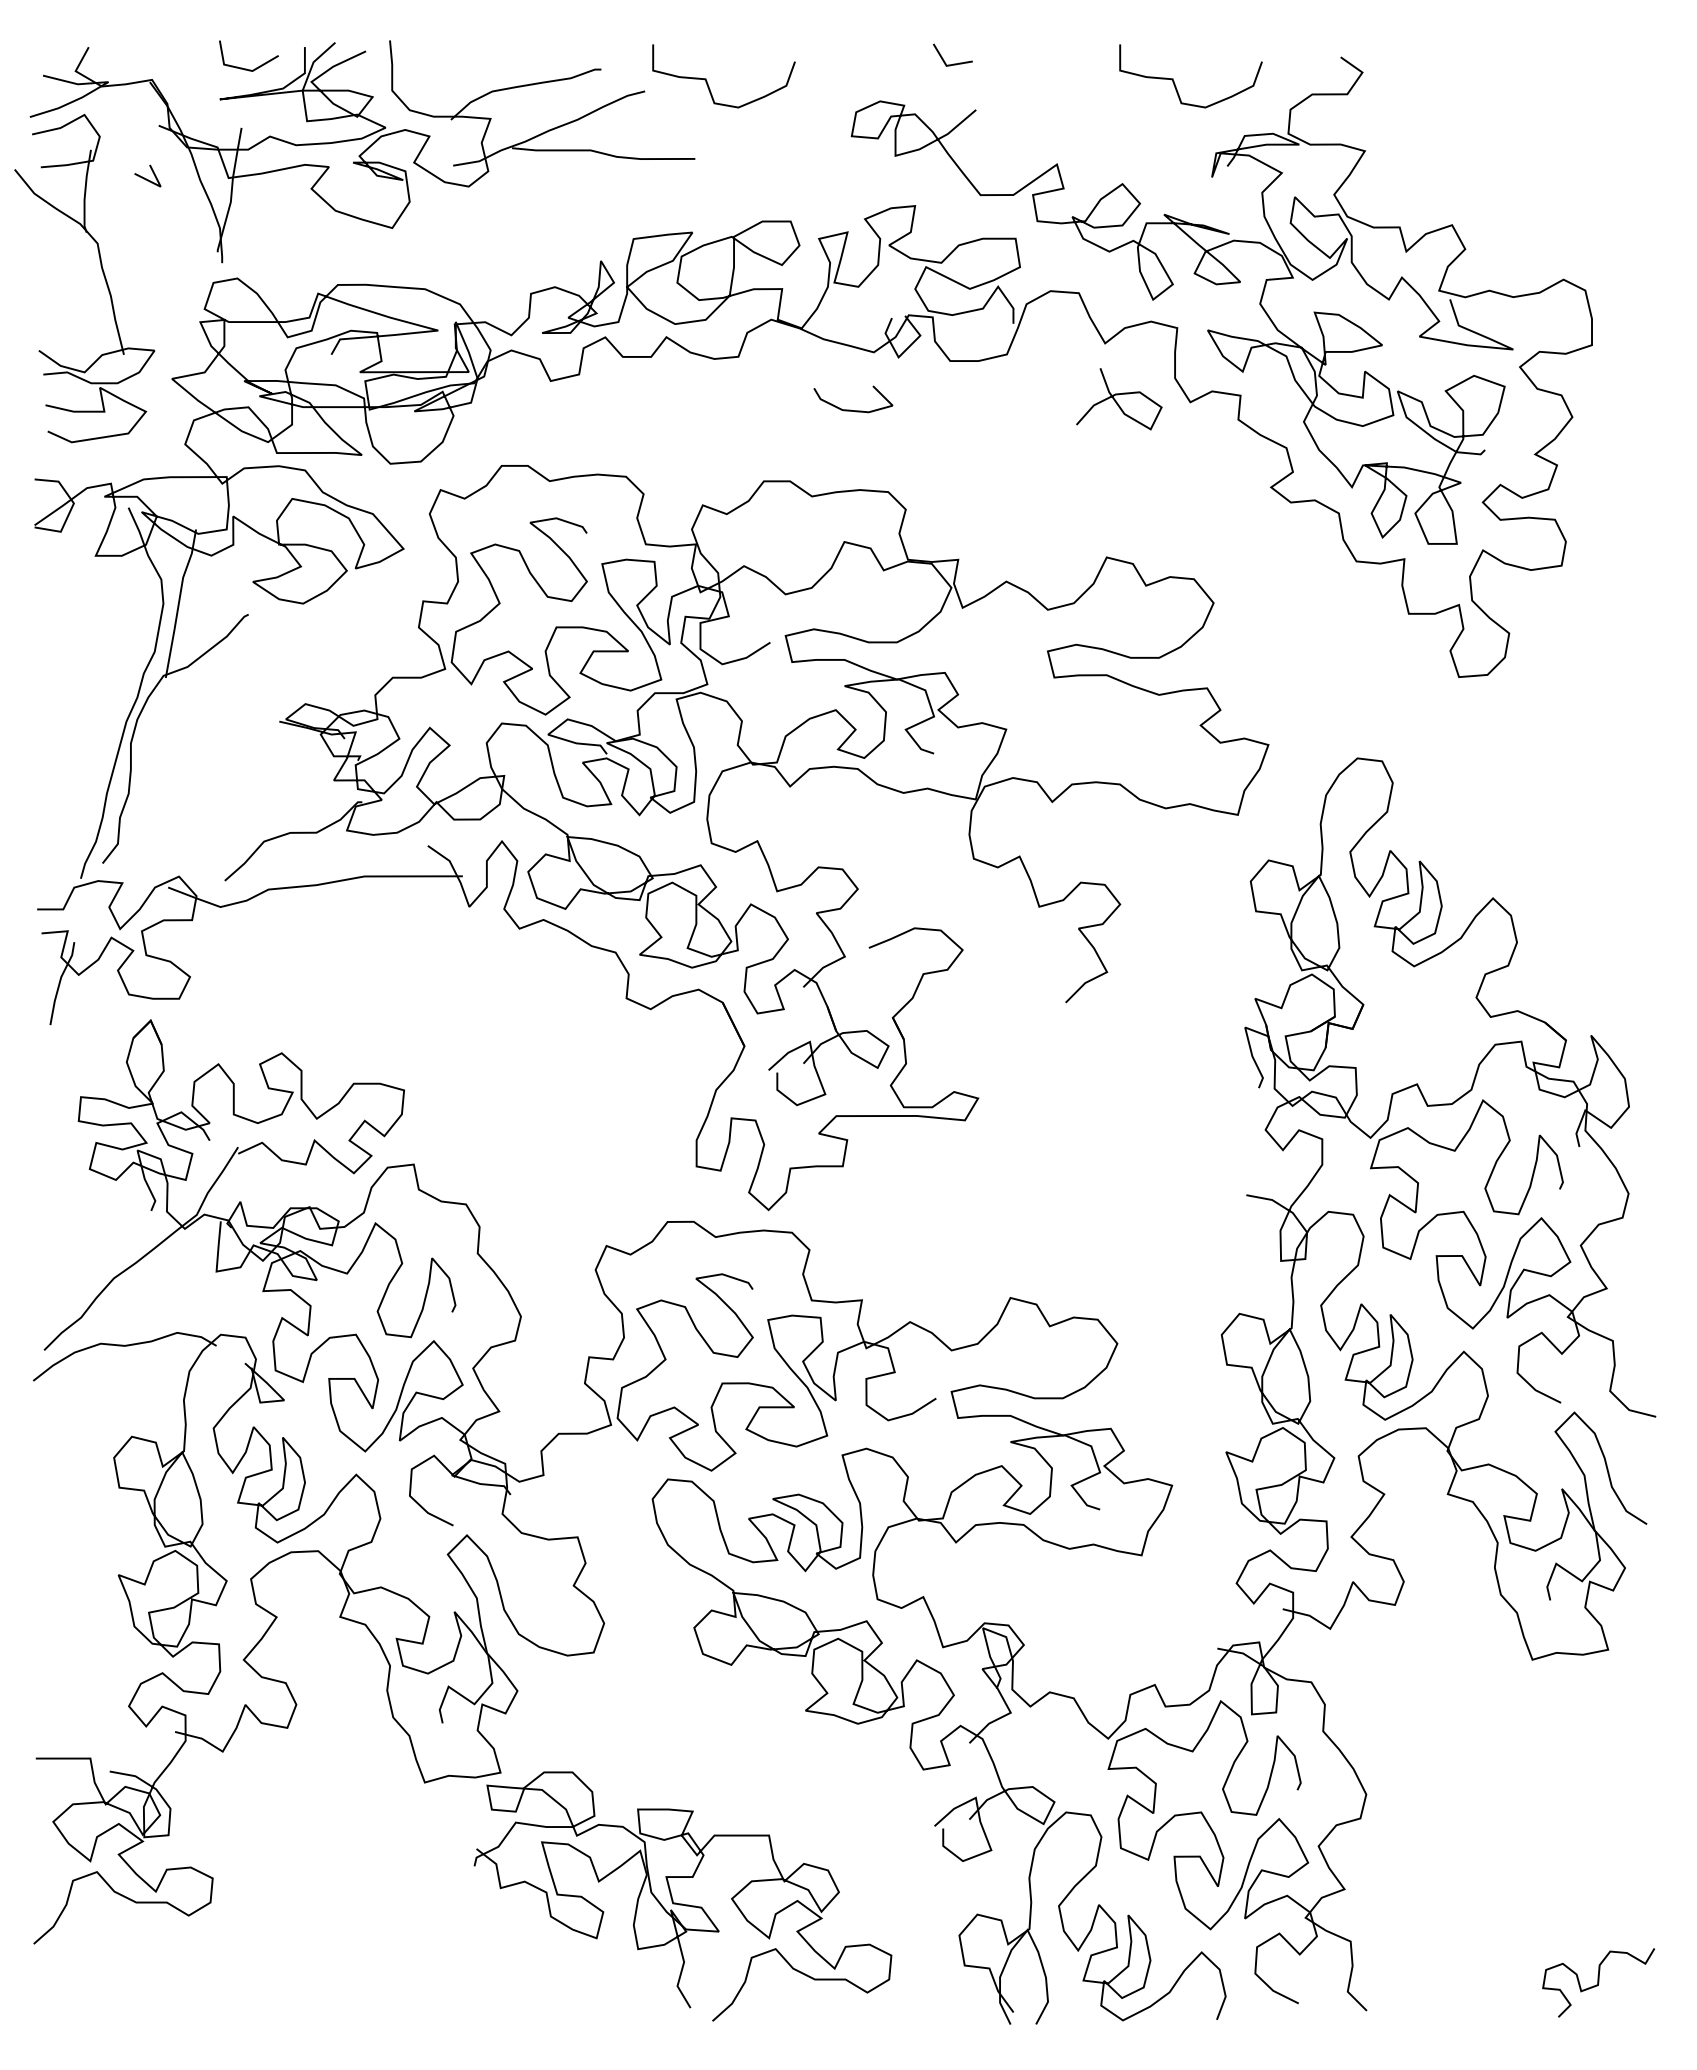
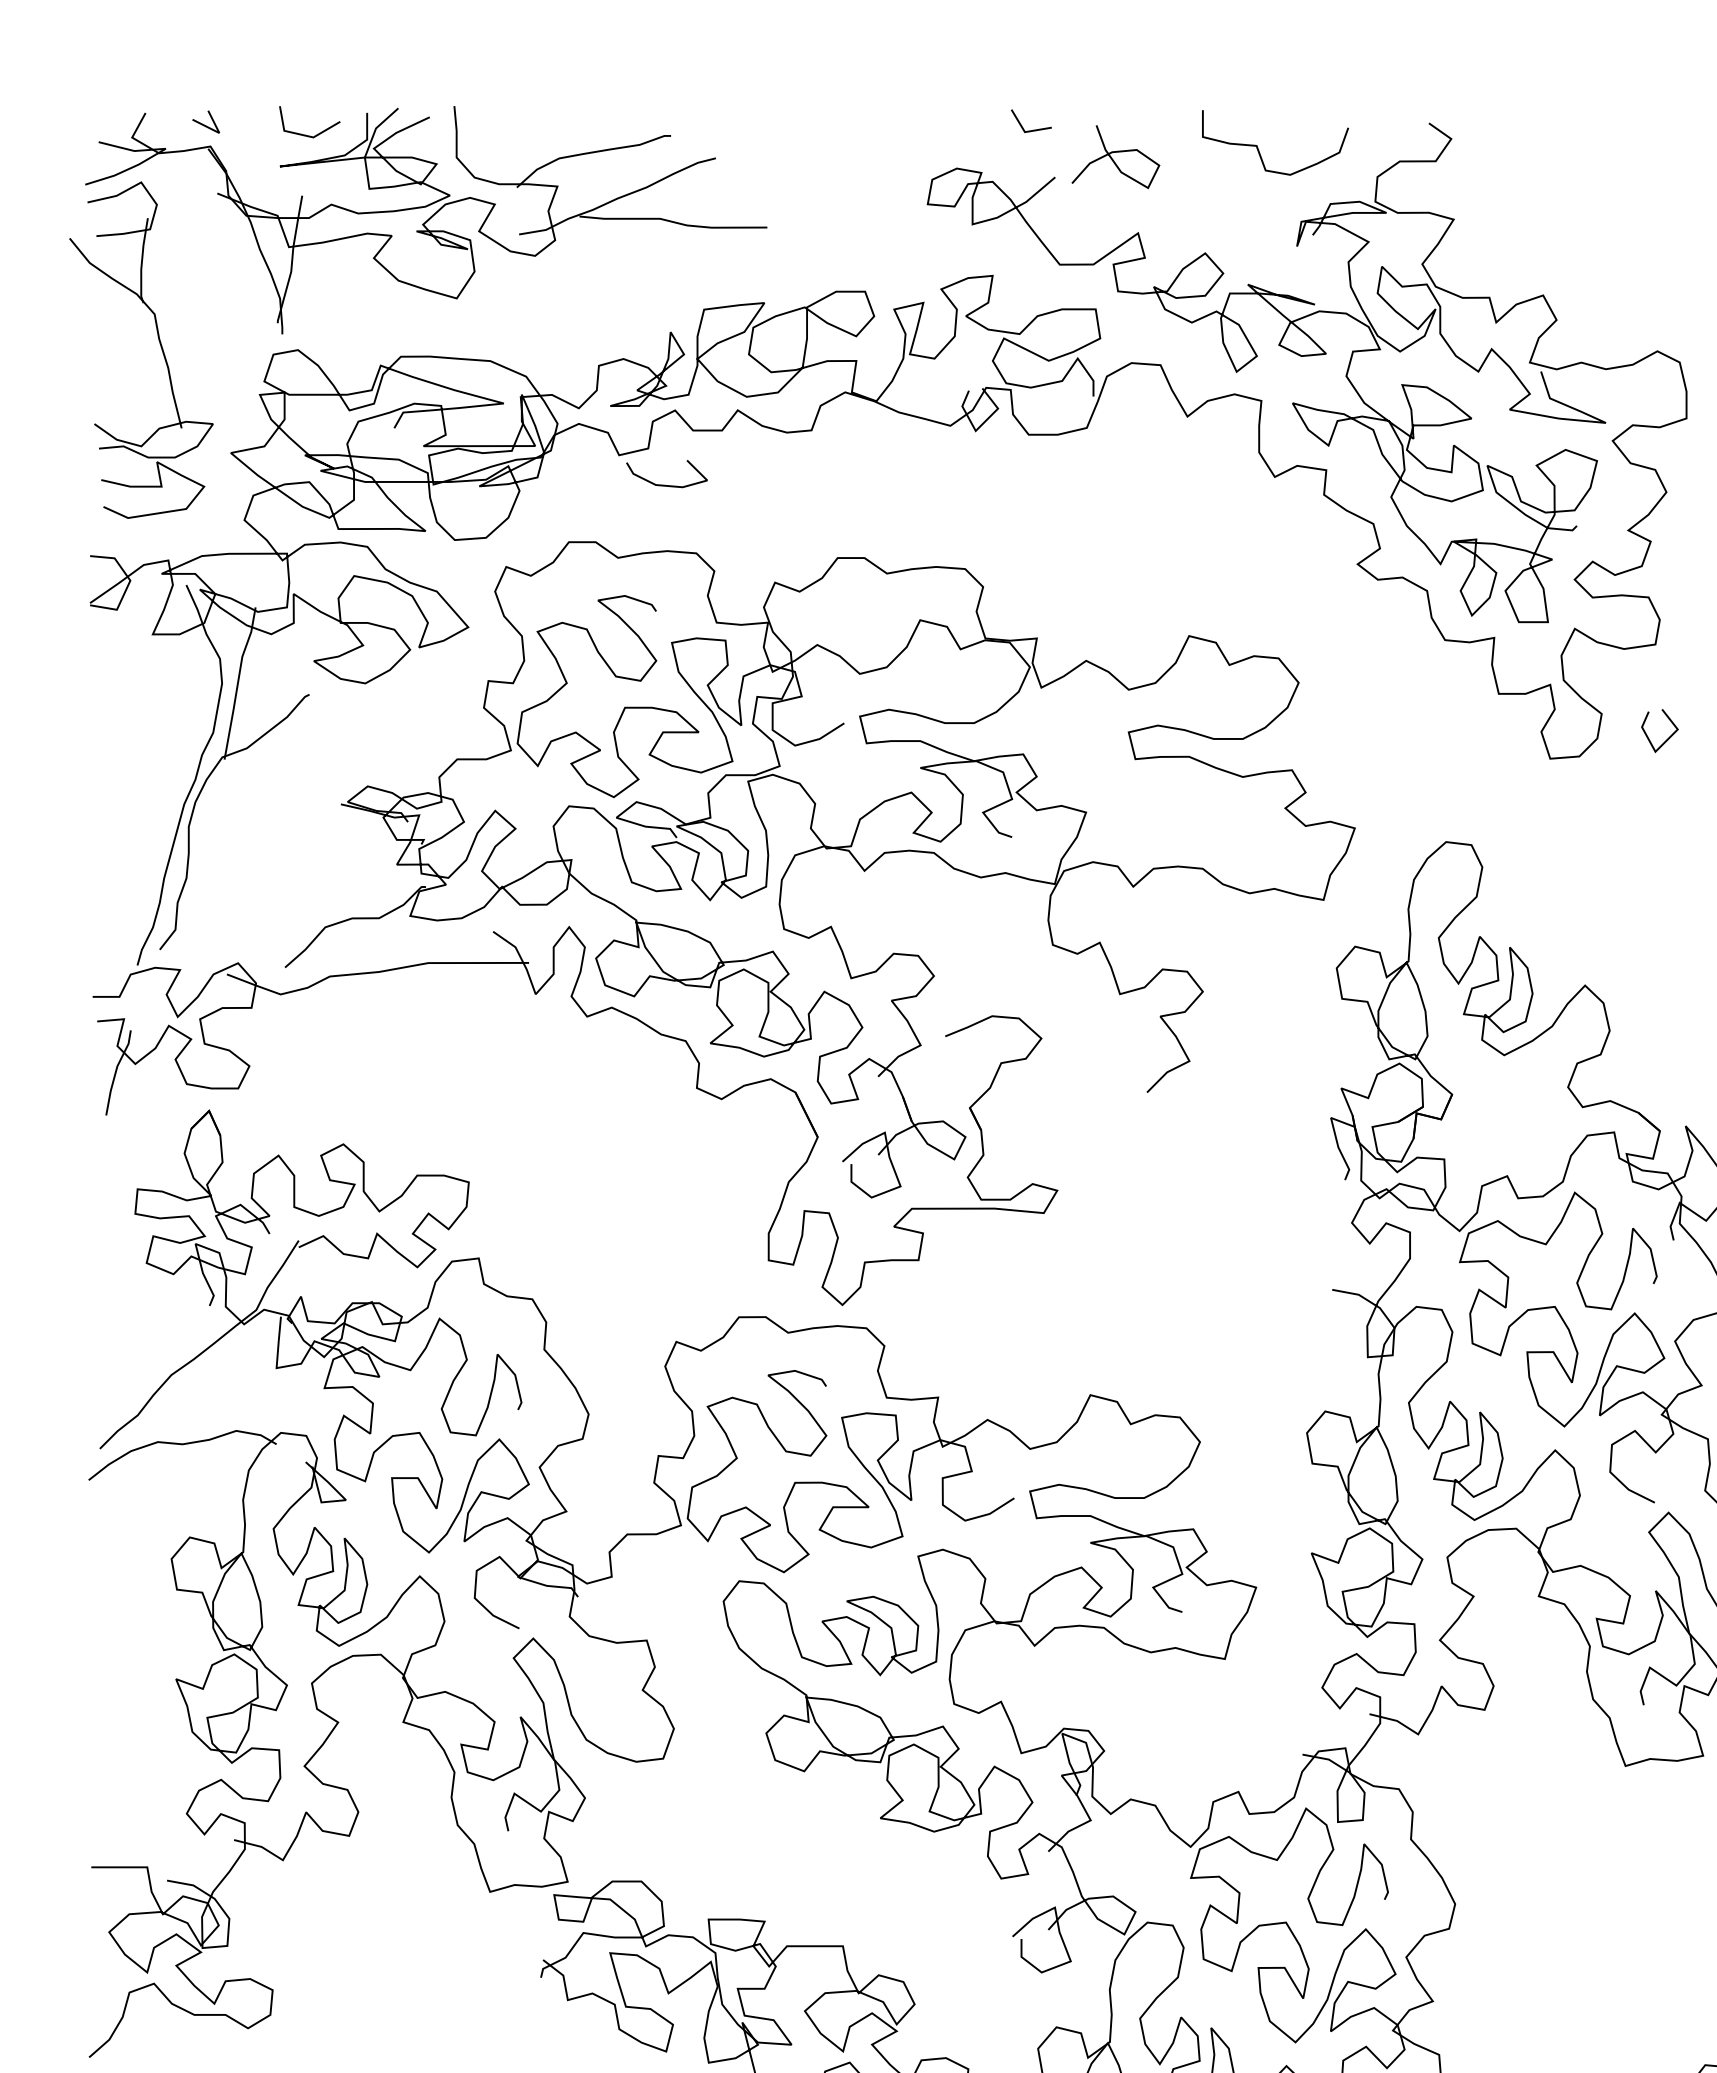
curve: (708, 83) -> (780, 150), removed
line: (146, 178) -> (204, 124), moved
curve: (1116, 400) -> (1113, 158), moved
curve: (851, 409) -> (665, 484), moved
line: (1573, 657) -> (1667, 738), added

